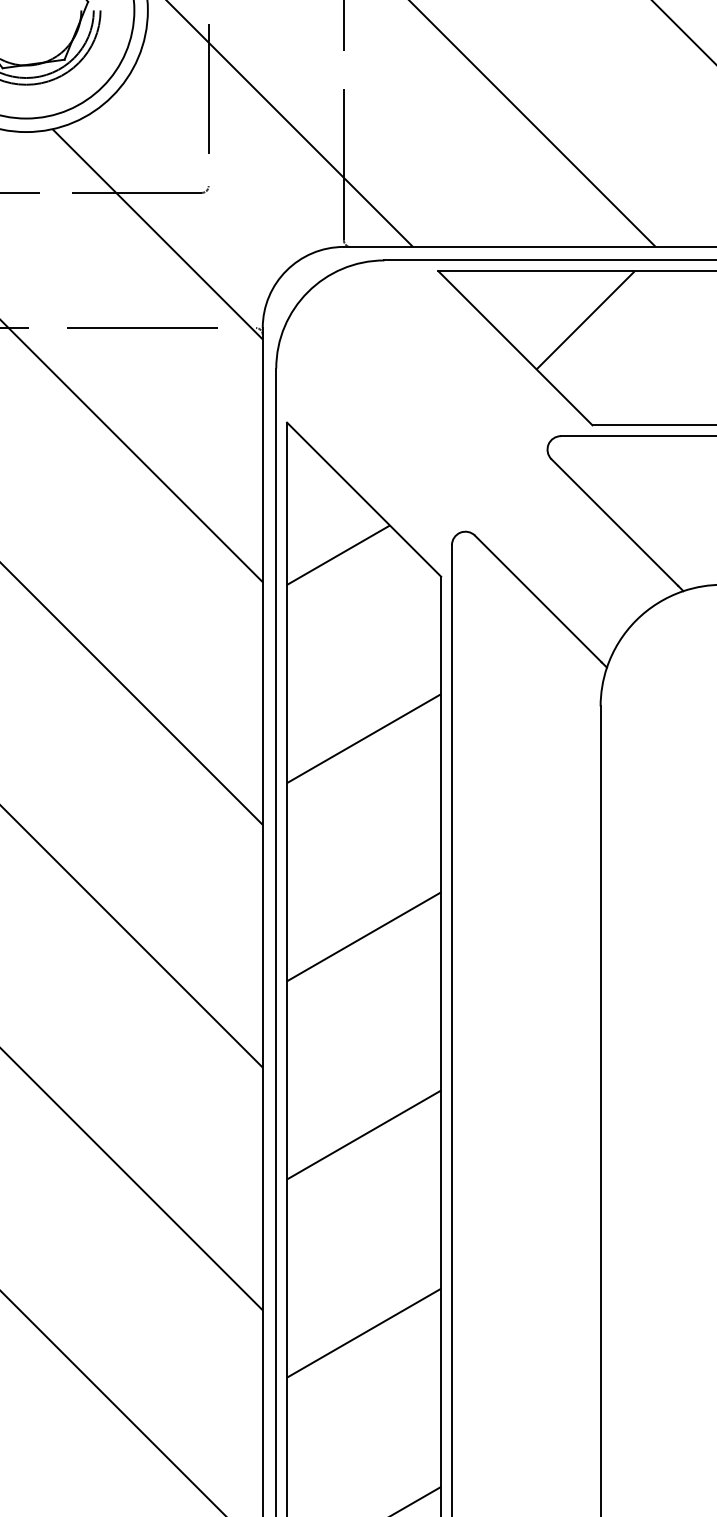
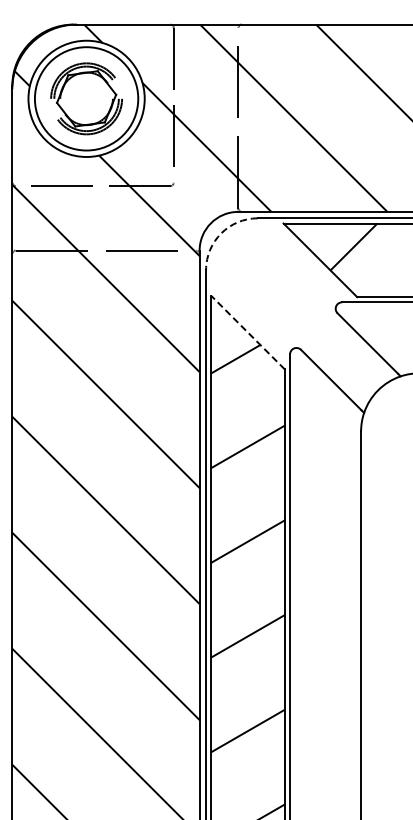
arc: (308, 292) -> (221, 233), solid -> dashed
line: (362, 499) -> (247, 332), solid -> dashed

